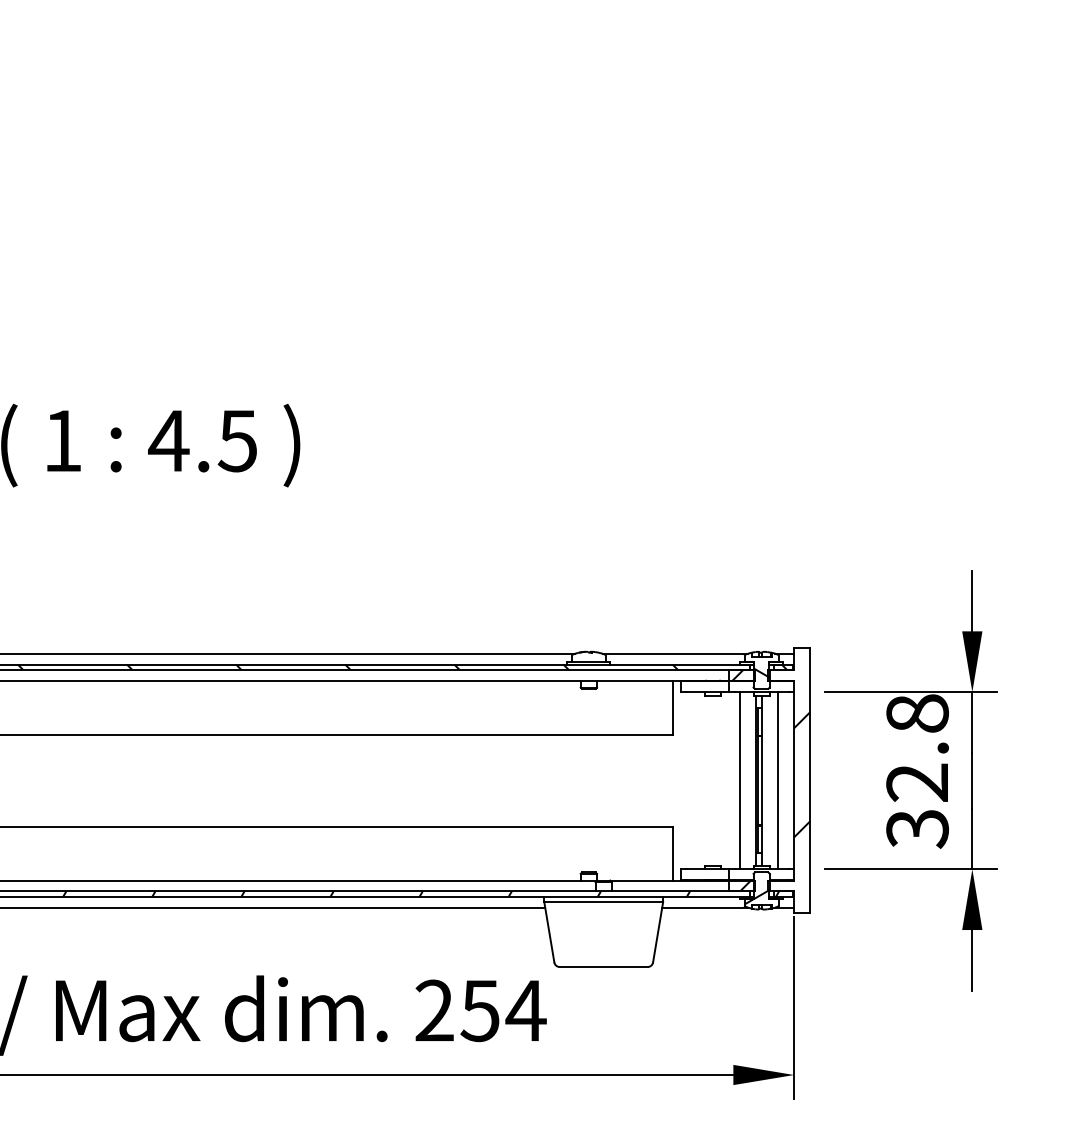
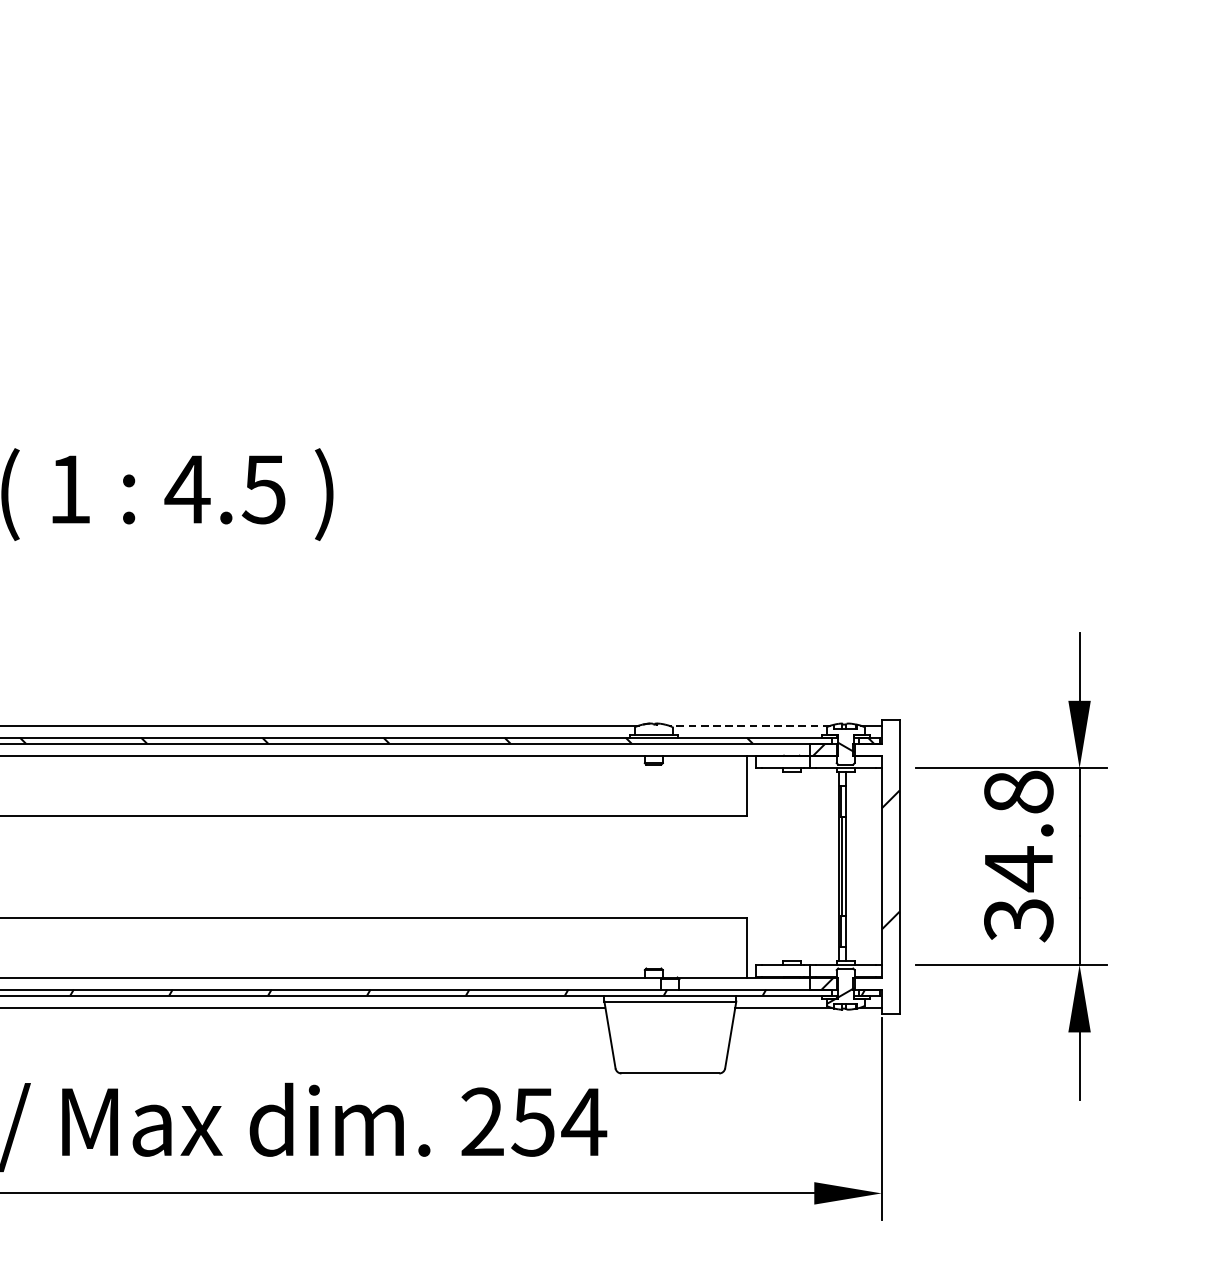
line: (675, 653) -> (750, 725), solid -> dashed
line: (740, 780) -> (822, 866), removed
line: (777, 780) -> (863, 866), removed
text: (916, 782) -> (1017, 868), 32.8 -> 34.8

